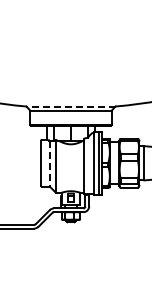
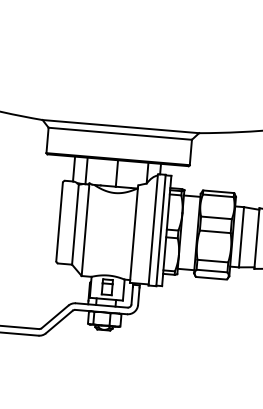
line: (70, 106) -> (120, 126), dashed -> solid
line: (49, 164) -> (74, 225), dashed -> solid

